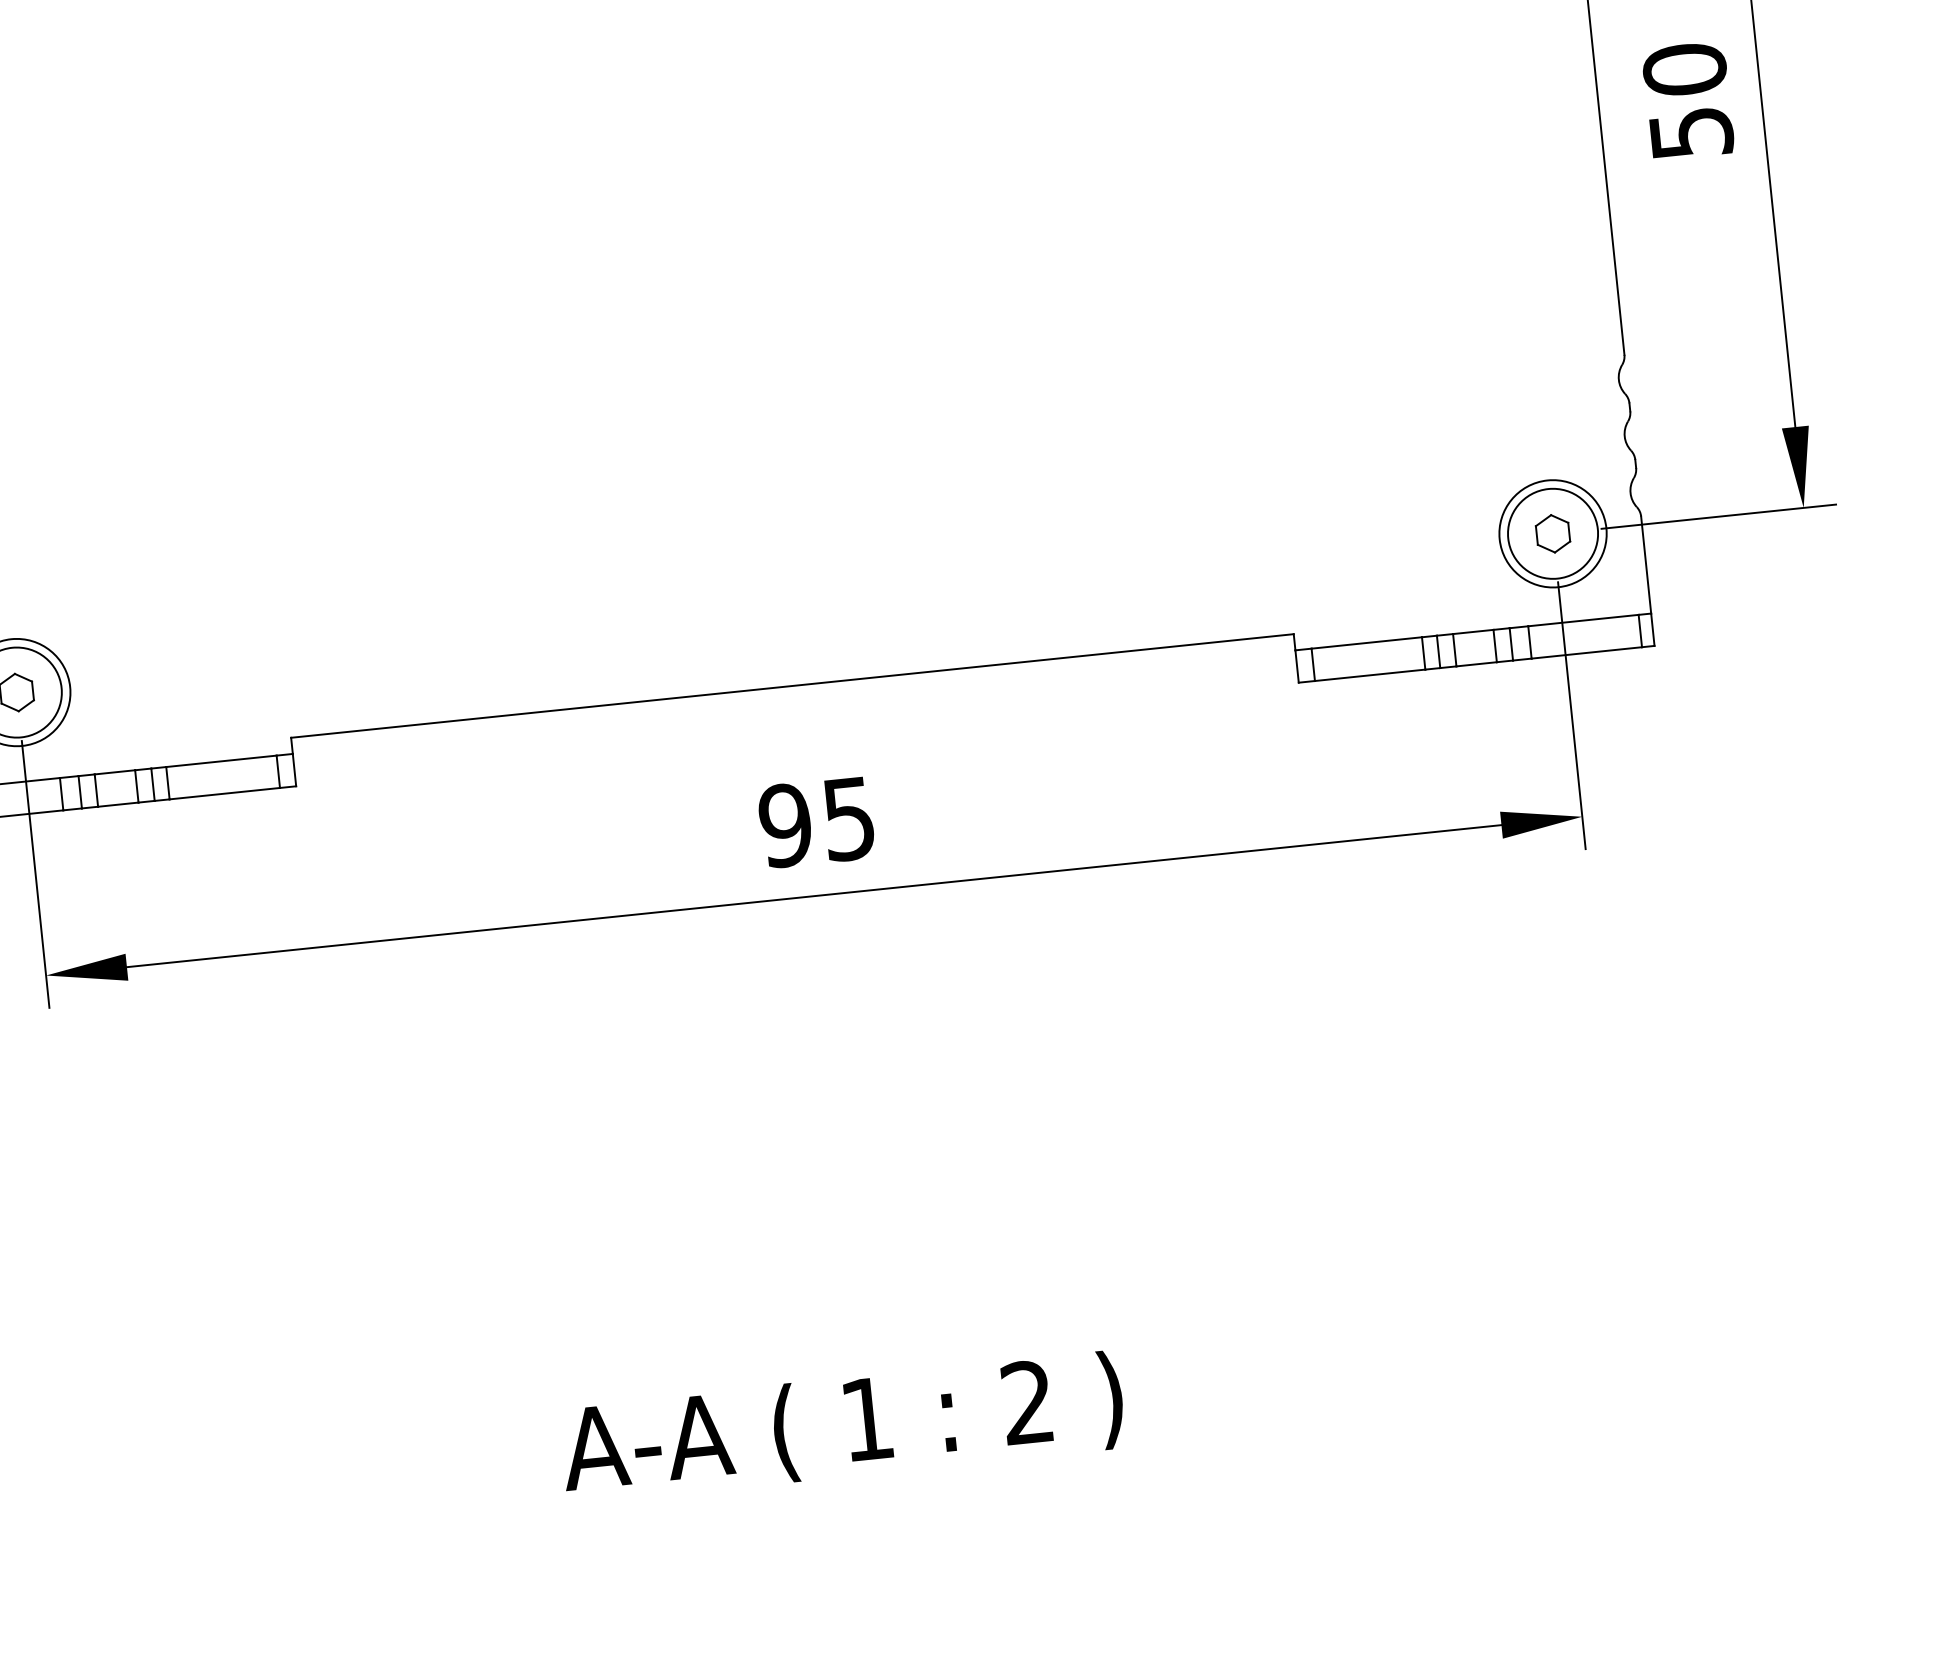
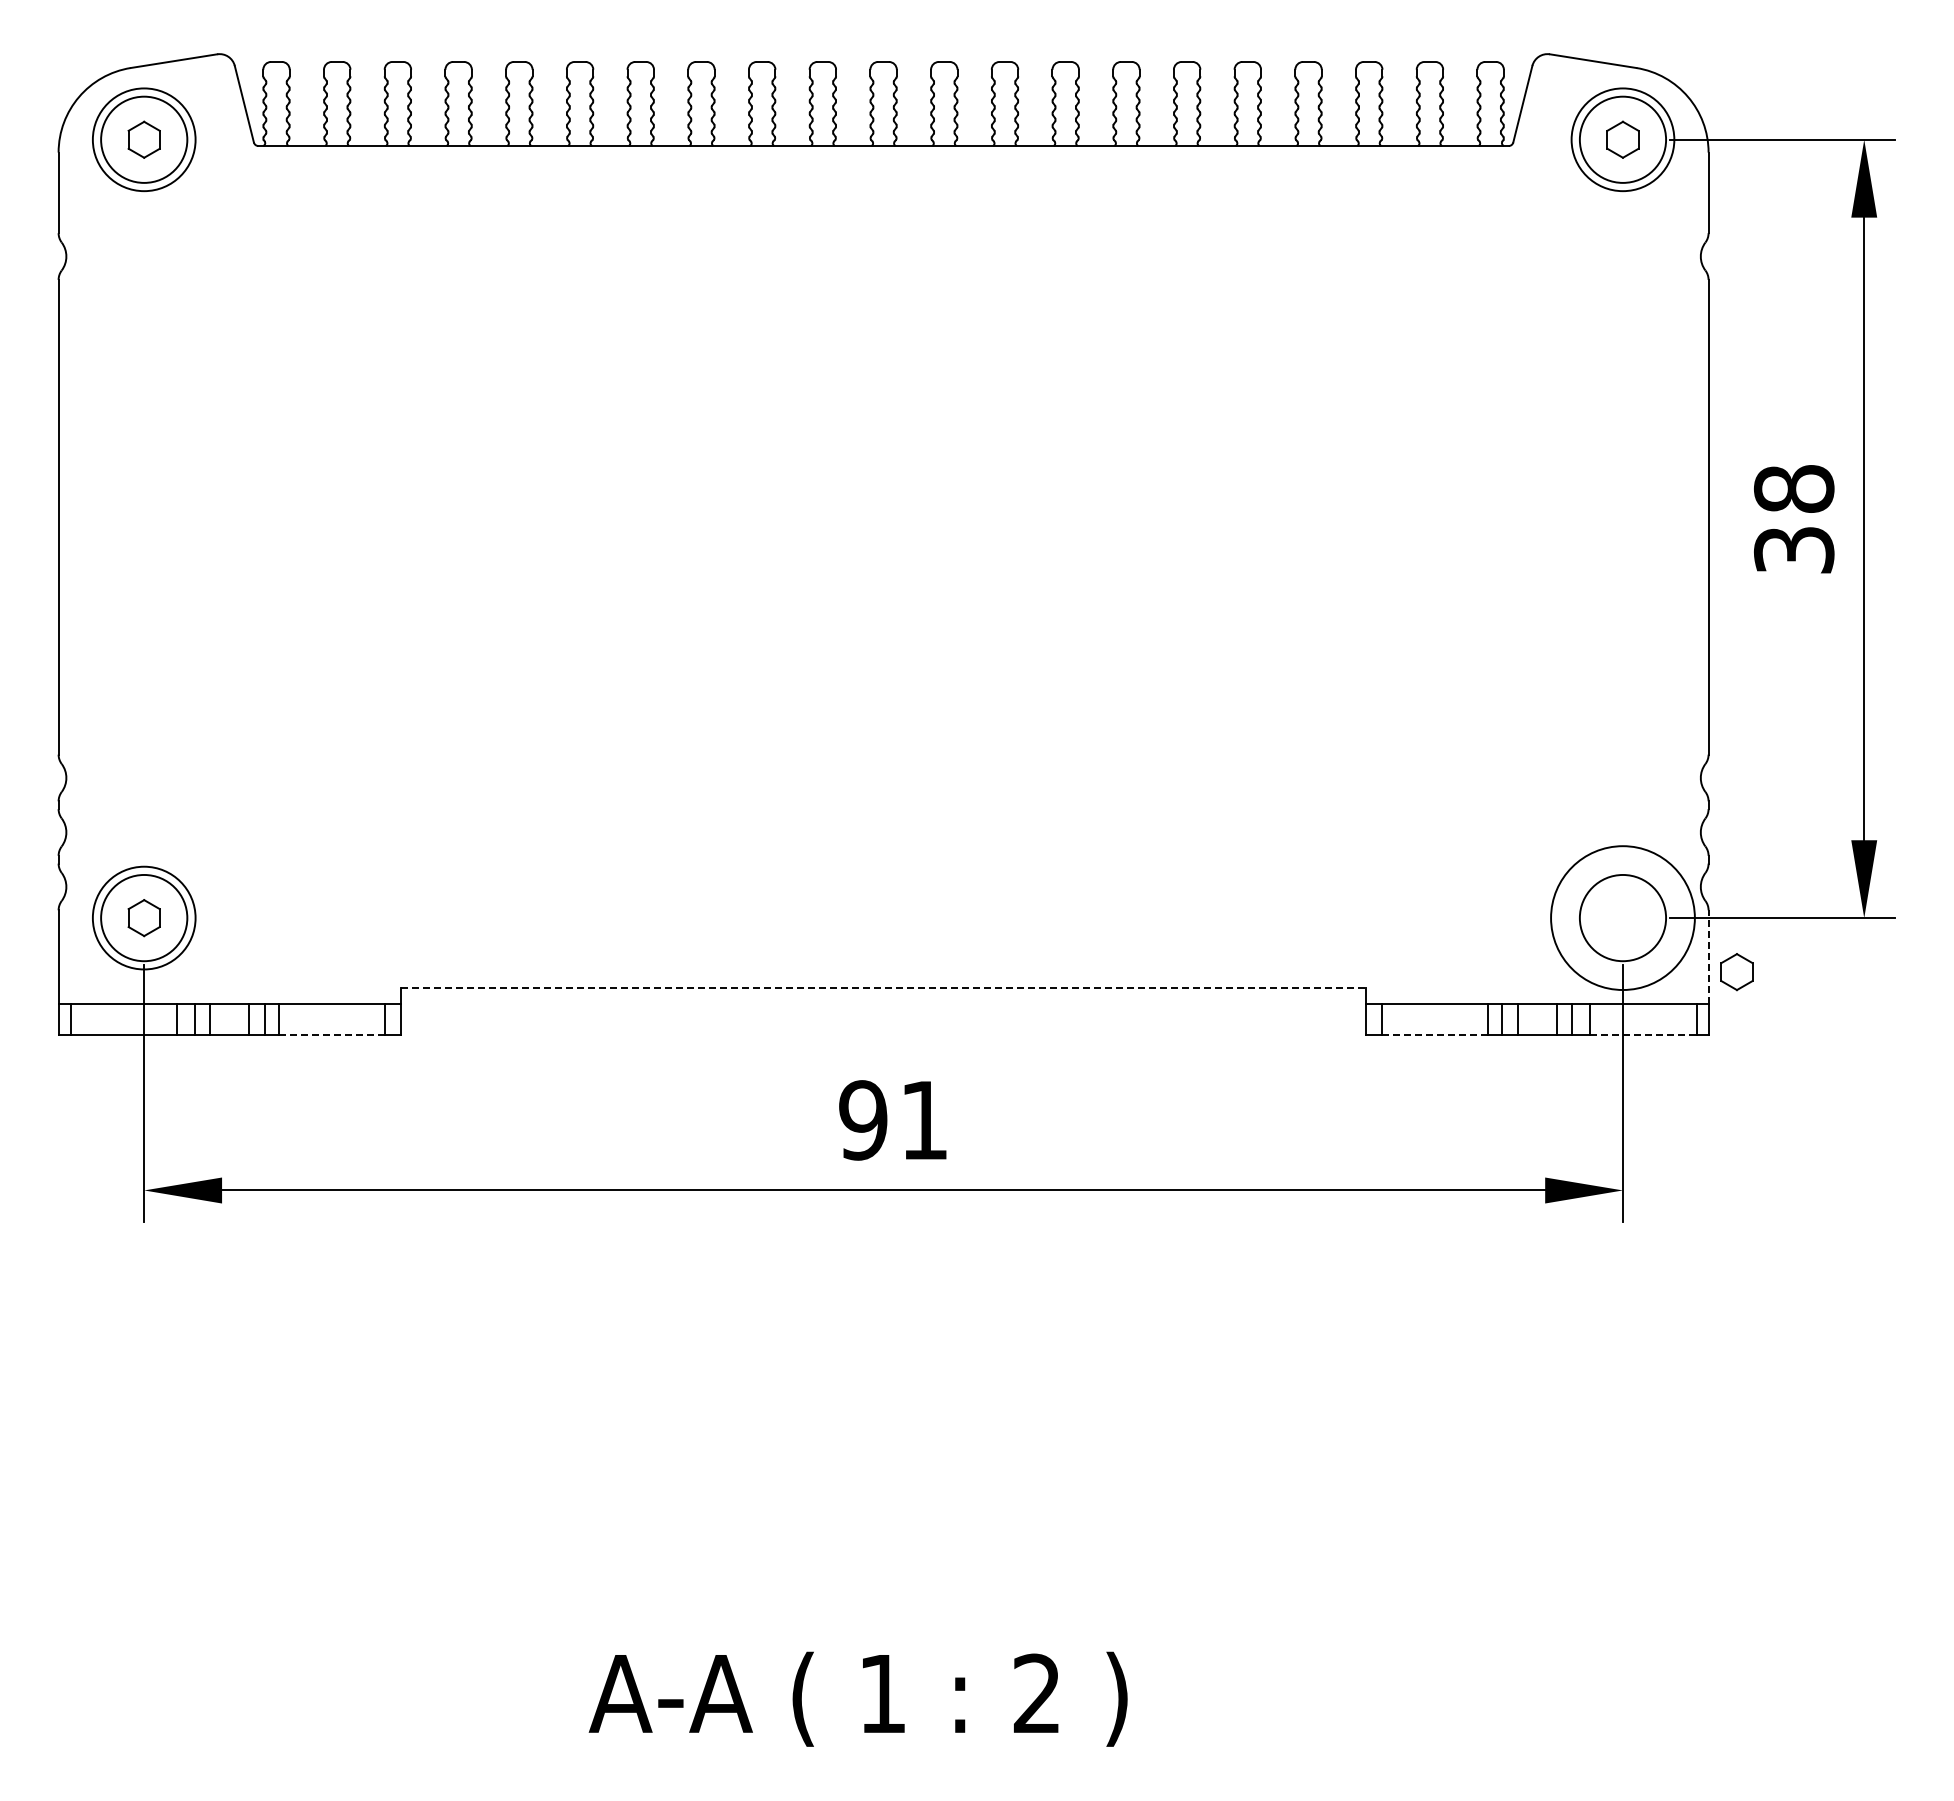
text: (1688, 100) -> (1794, 518), 50 -> 38
circle: (1552, 533) -> (1622, 917), size x1.4
part: (1552, 534) -> (1736, 972), moved
line: (1646, 565) -> (1708, 957), solid -> dashed
line: (1586, 652) -> (1643, 1034), solid -> dashed
line: (1370, 674) -> (1435, 1034), solid -> dashed
line: (792, 686) -> (883, 988), solid -> dashed
line: (224, 793) -> (332, 1034), solid -> dashed
text: (848, 819) -> (923, 1120), 95 -> 91

